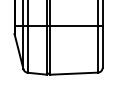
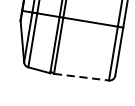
line: (74, 73) -> (81, 77), solid -> dashed

